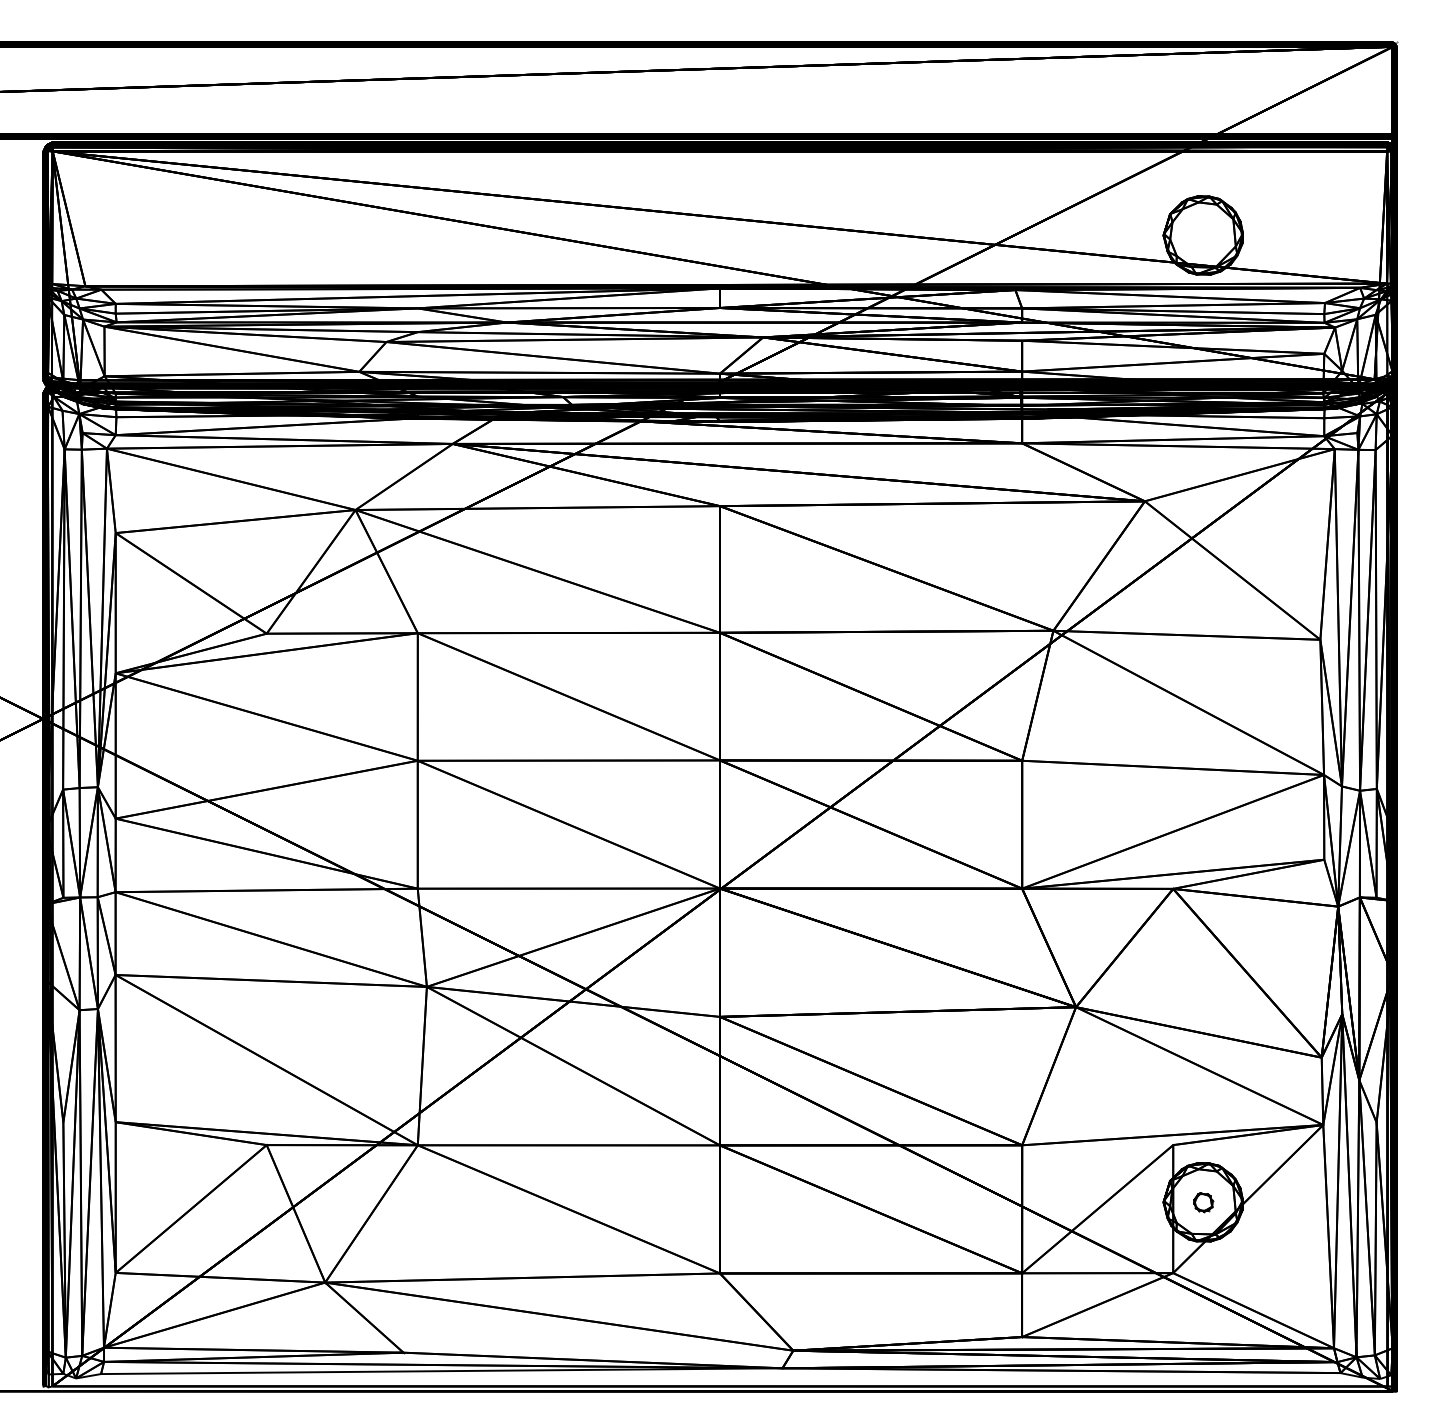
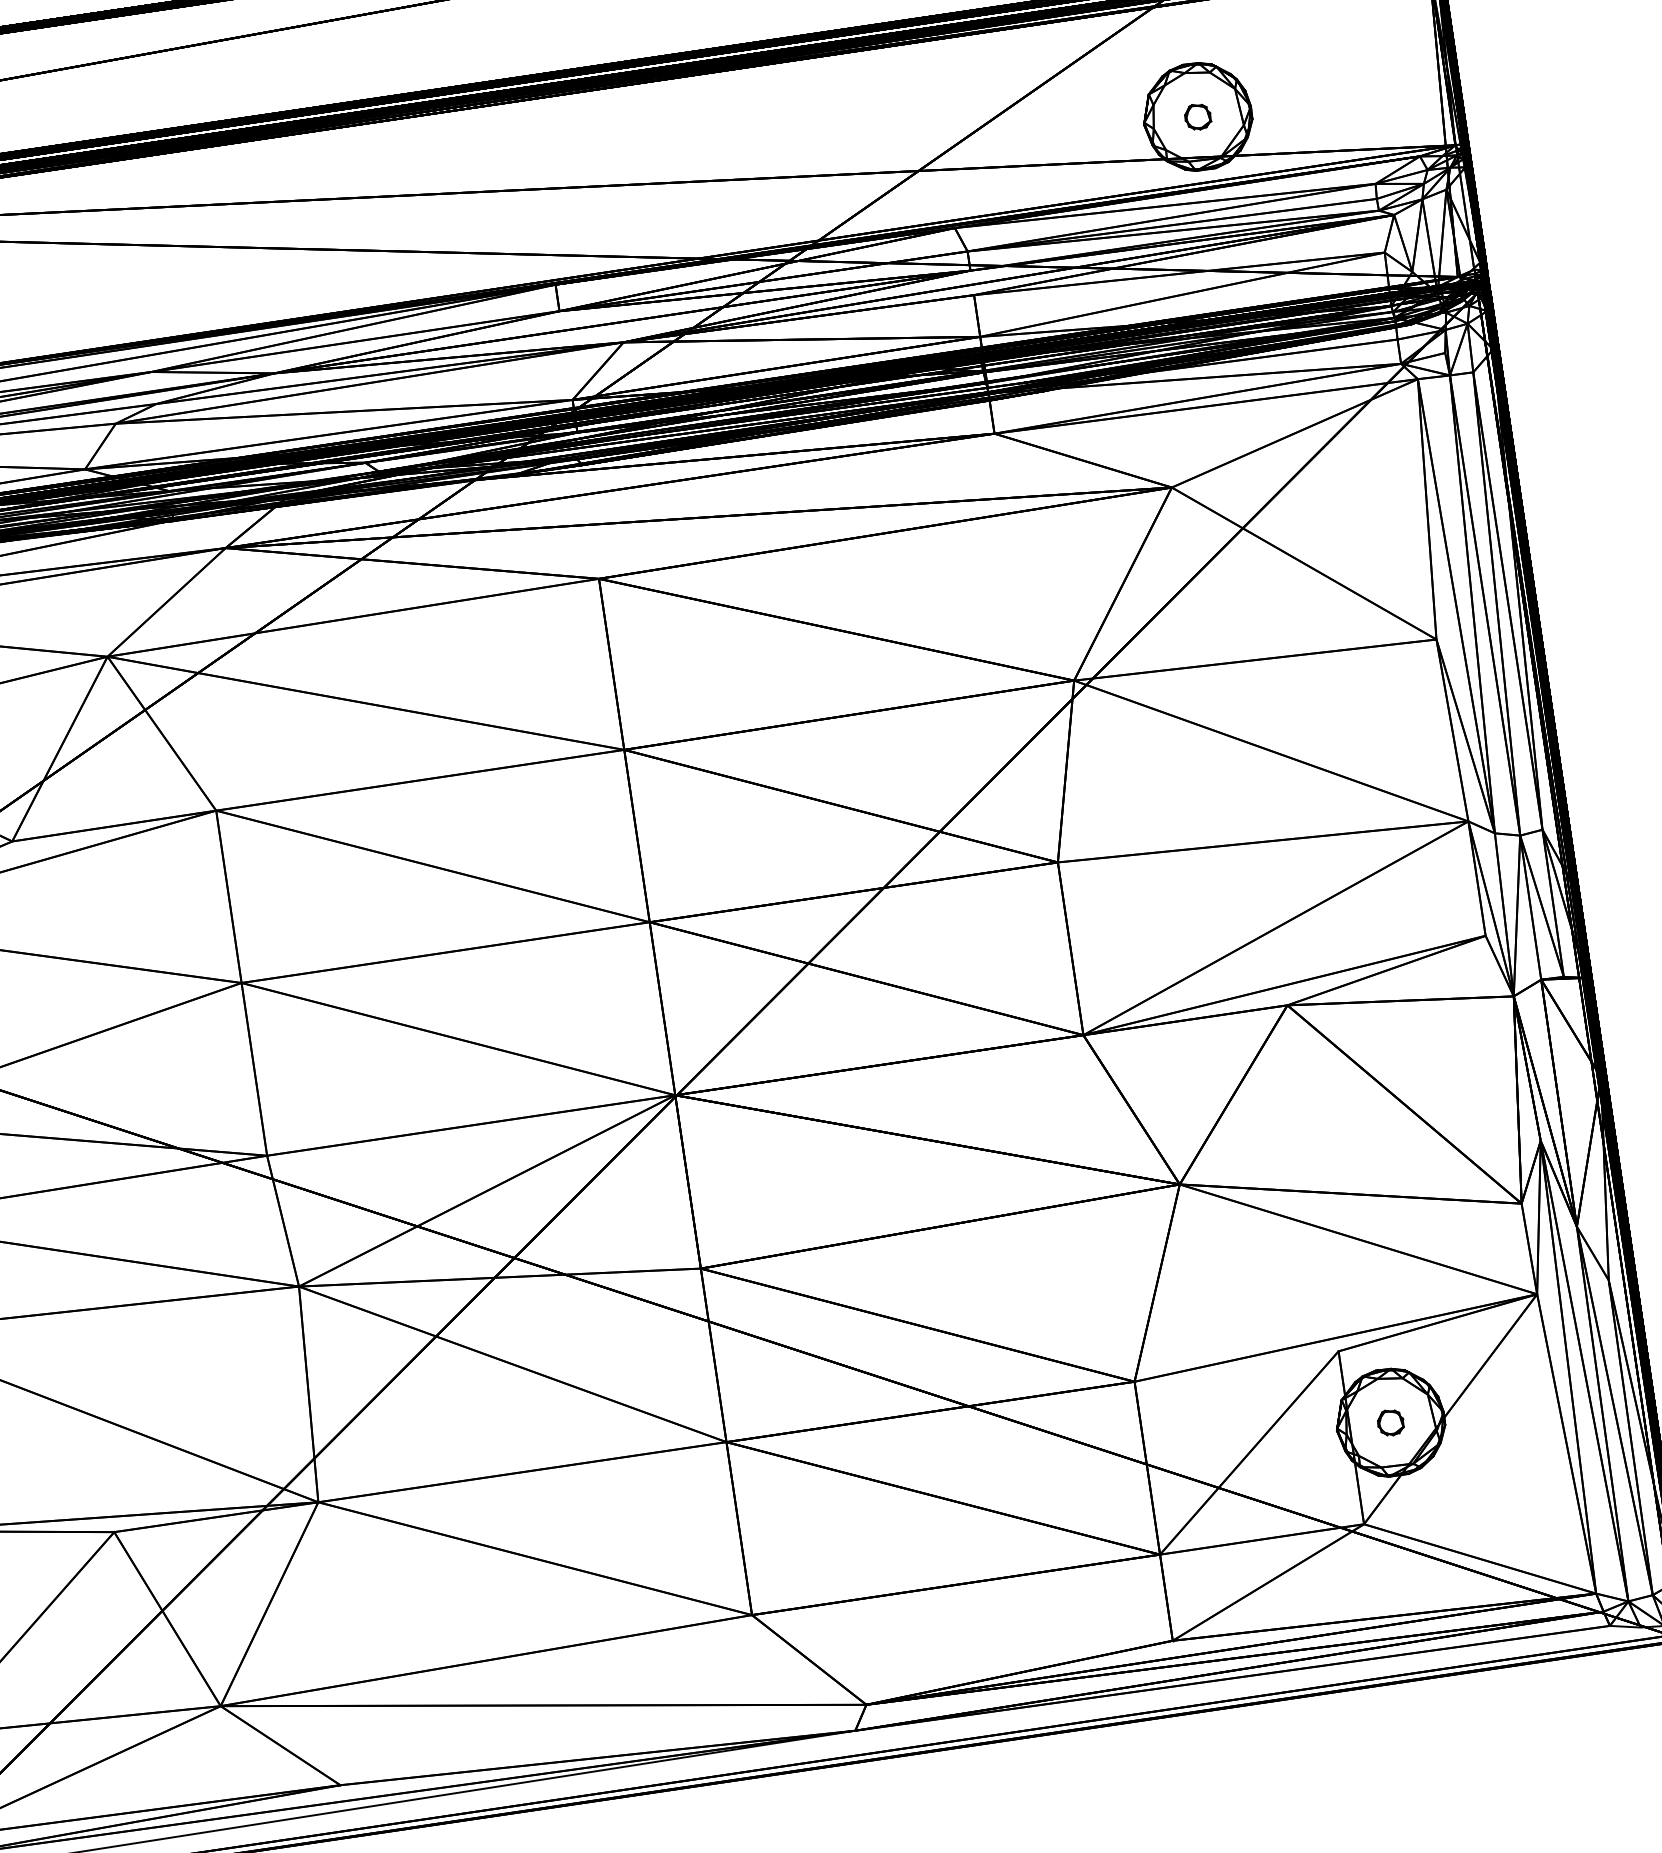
part: (1203, 235) -> (1198, 116), added

